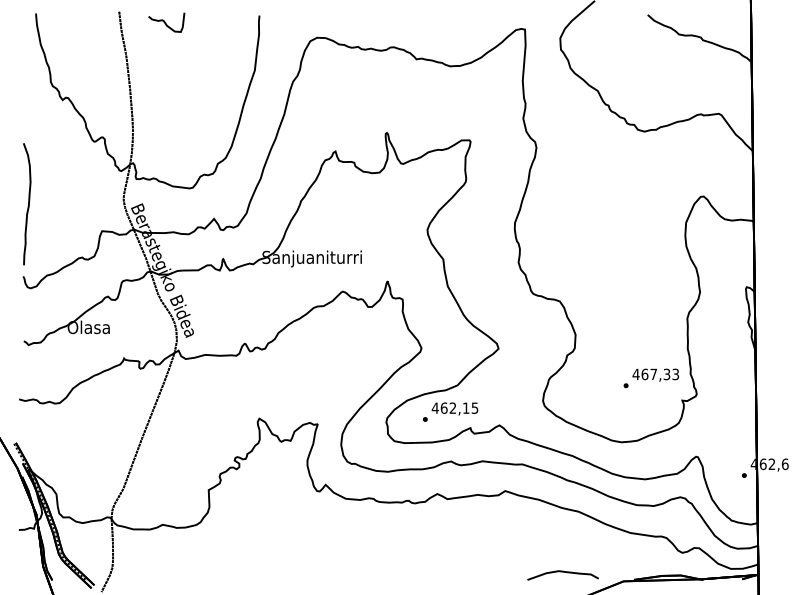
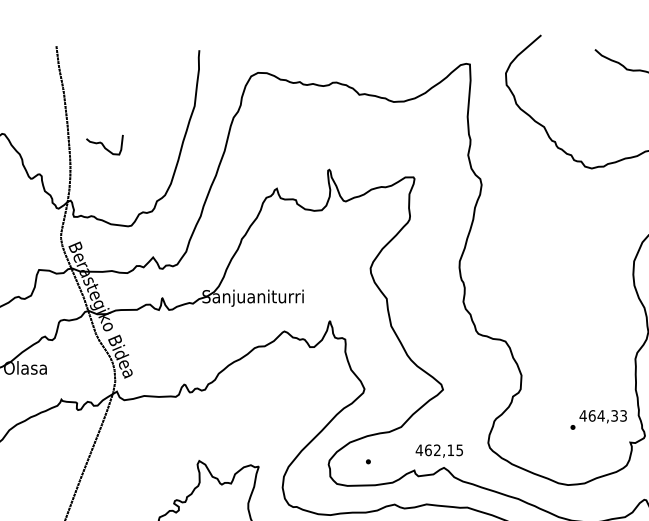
curve: (165, 22) -> (103, 144), moved
text: (653, 373) -> (600, 414), 467,33 -> 464,33
text: (454, 408) -> (438, 450), moved

